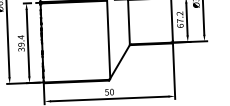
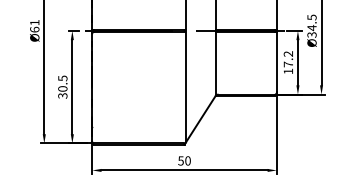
text: (180, 25) -> (288, 71), 67.2 -> 17.2
text: (20, 40) -> (62, 83), 39.4 -> 30.5

